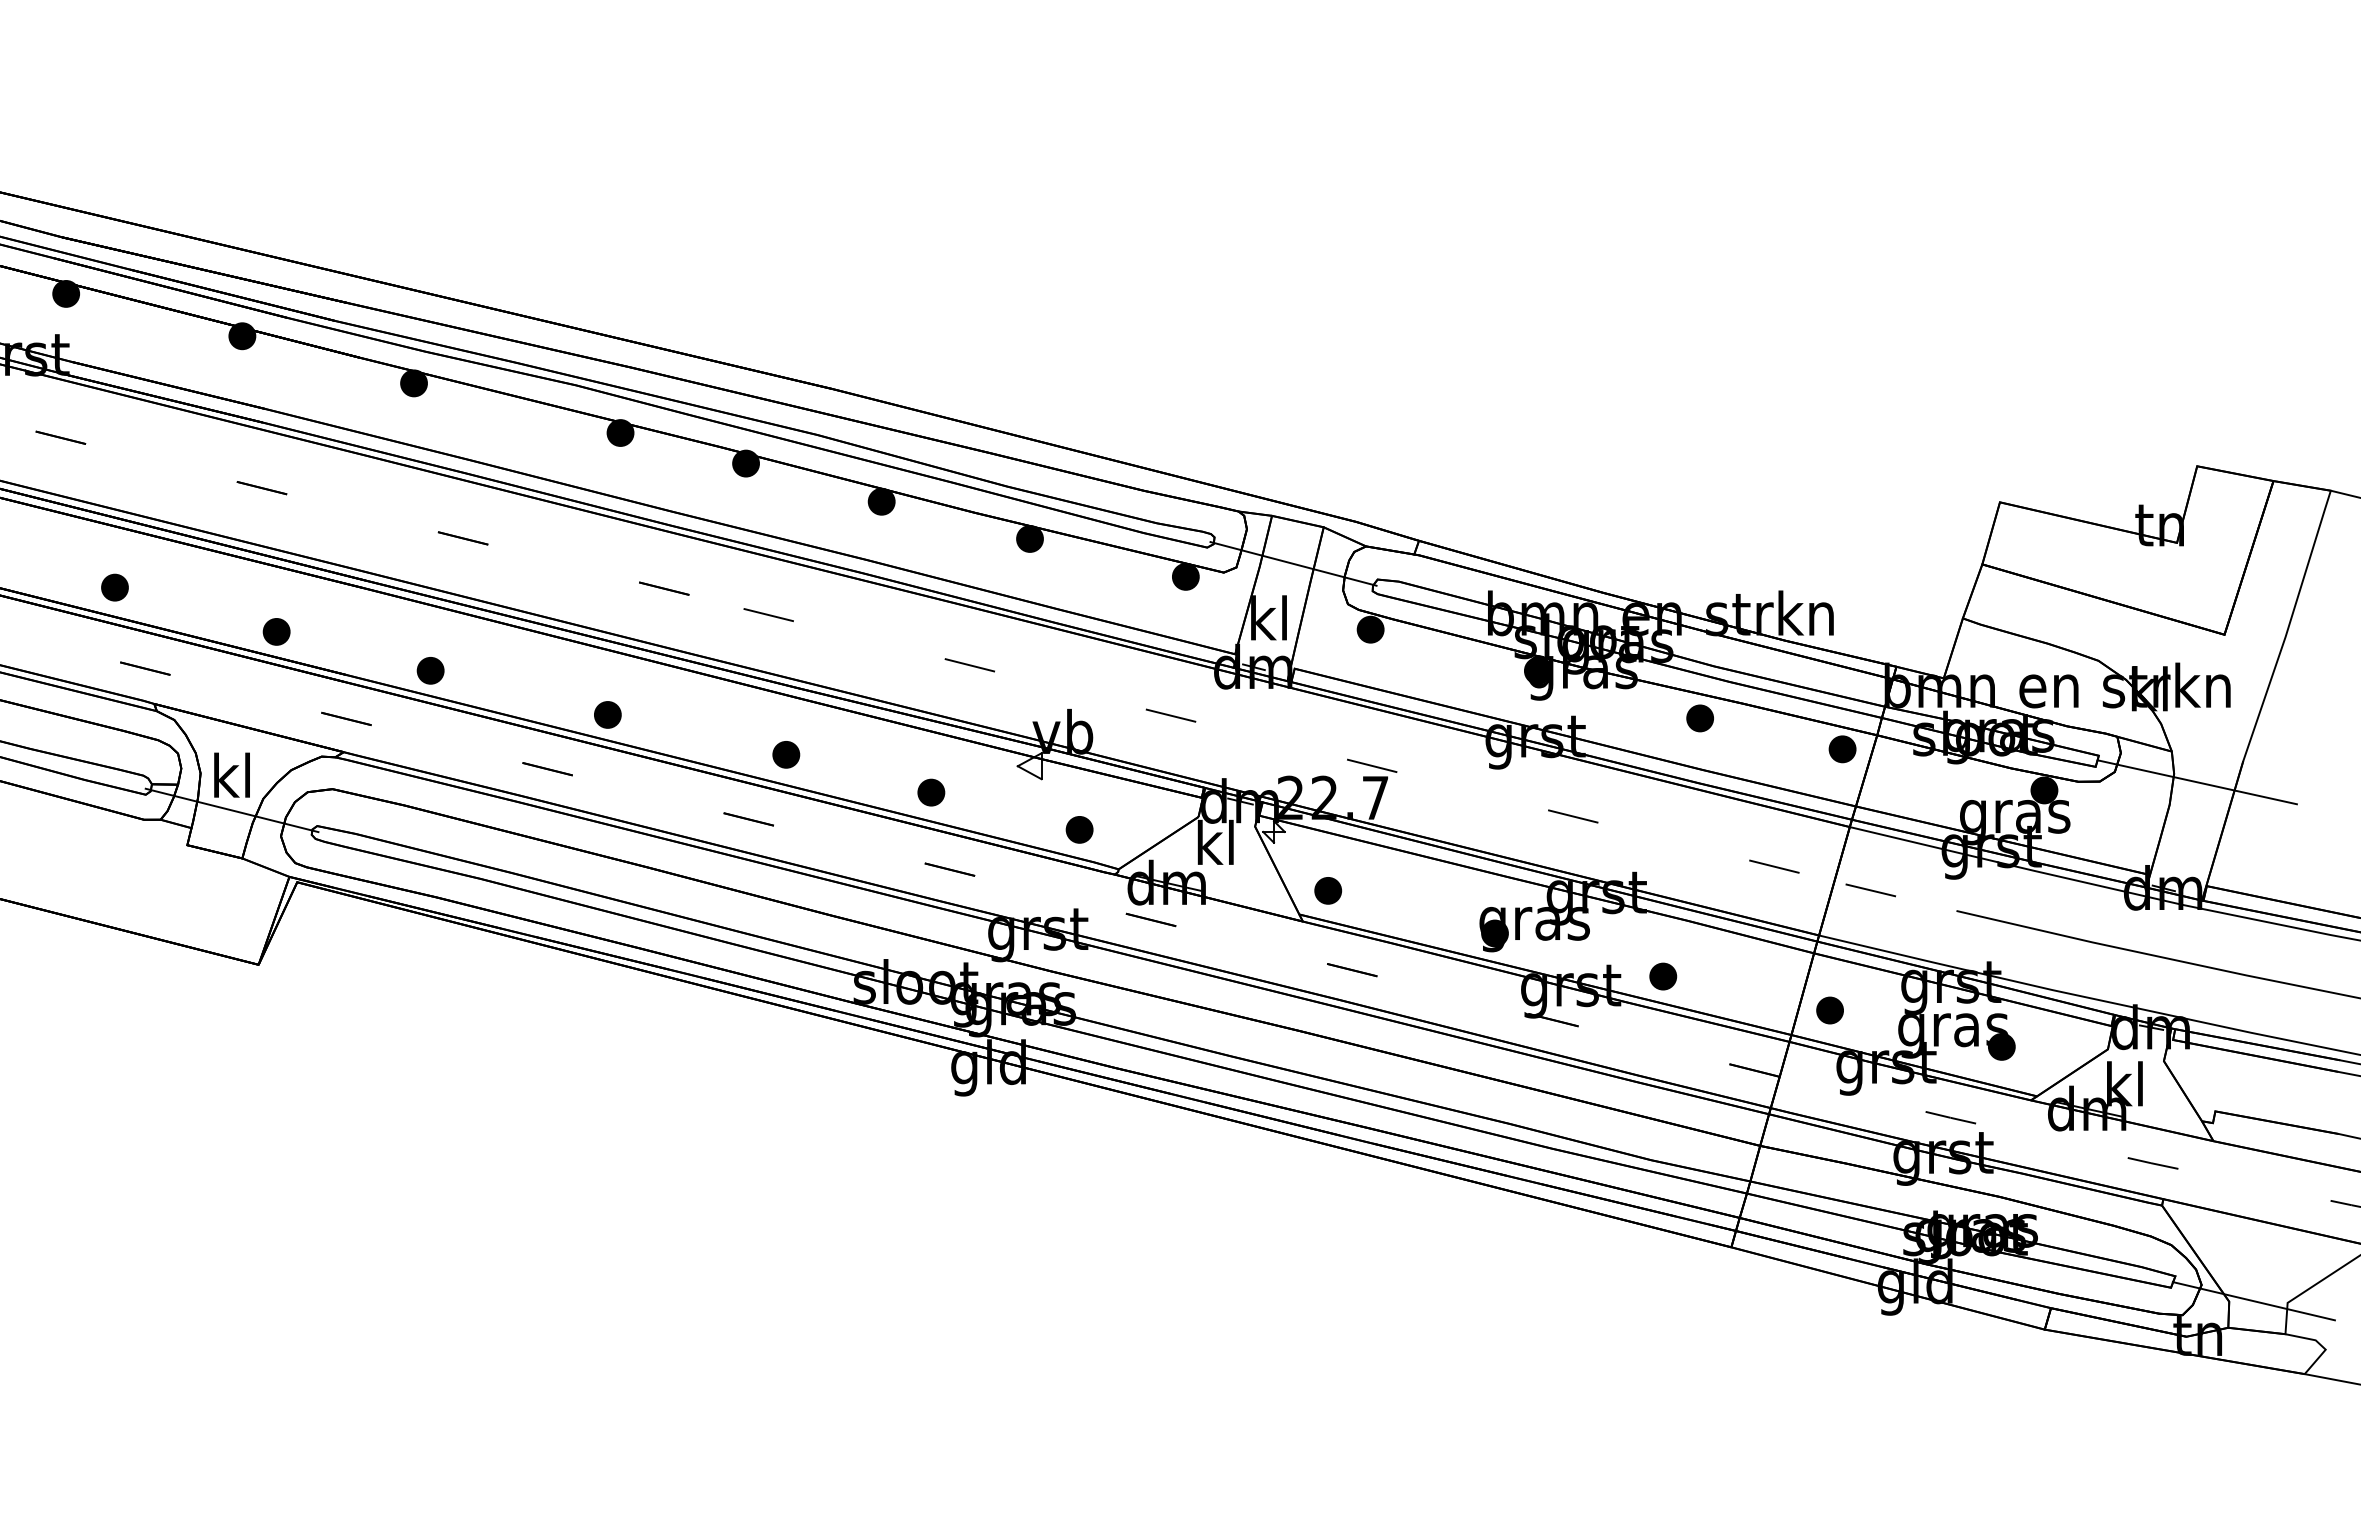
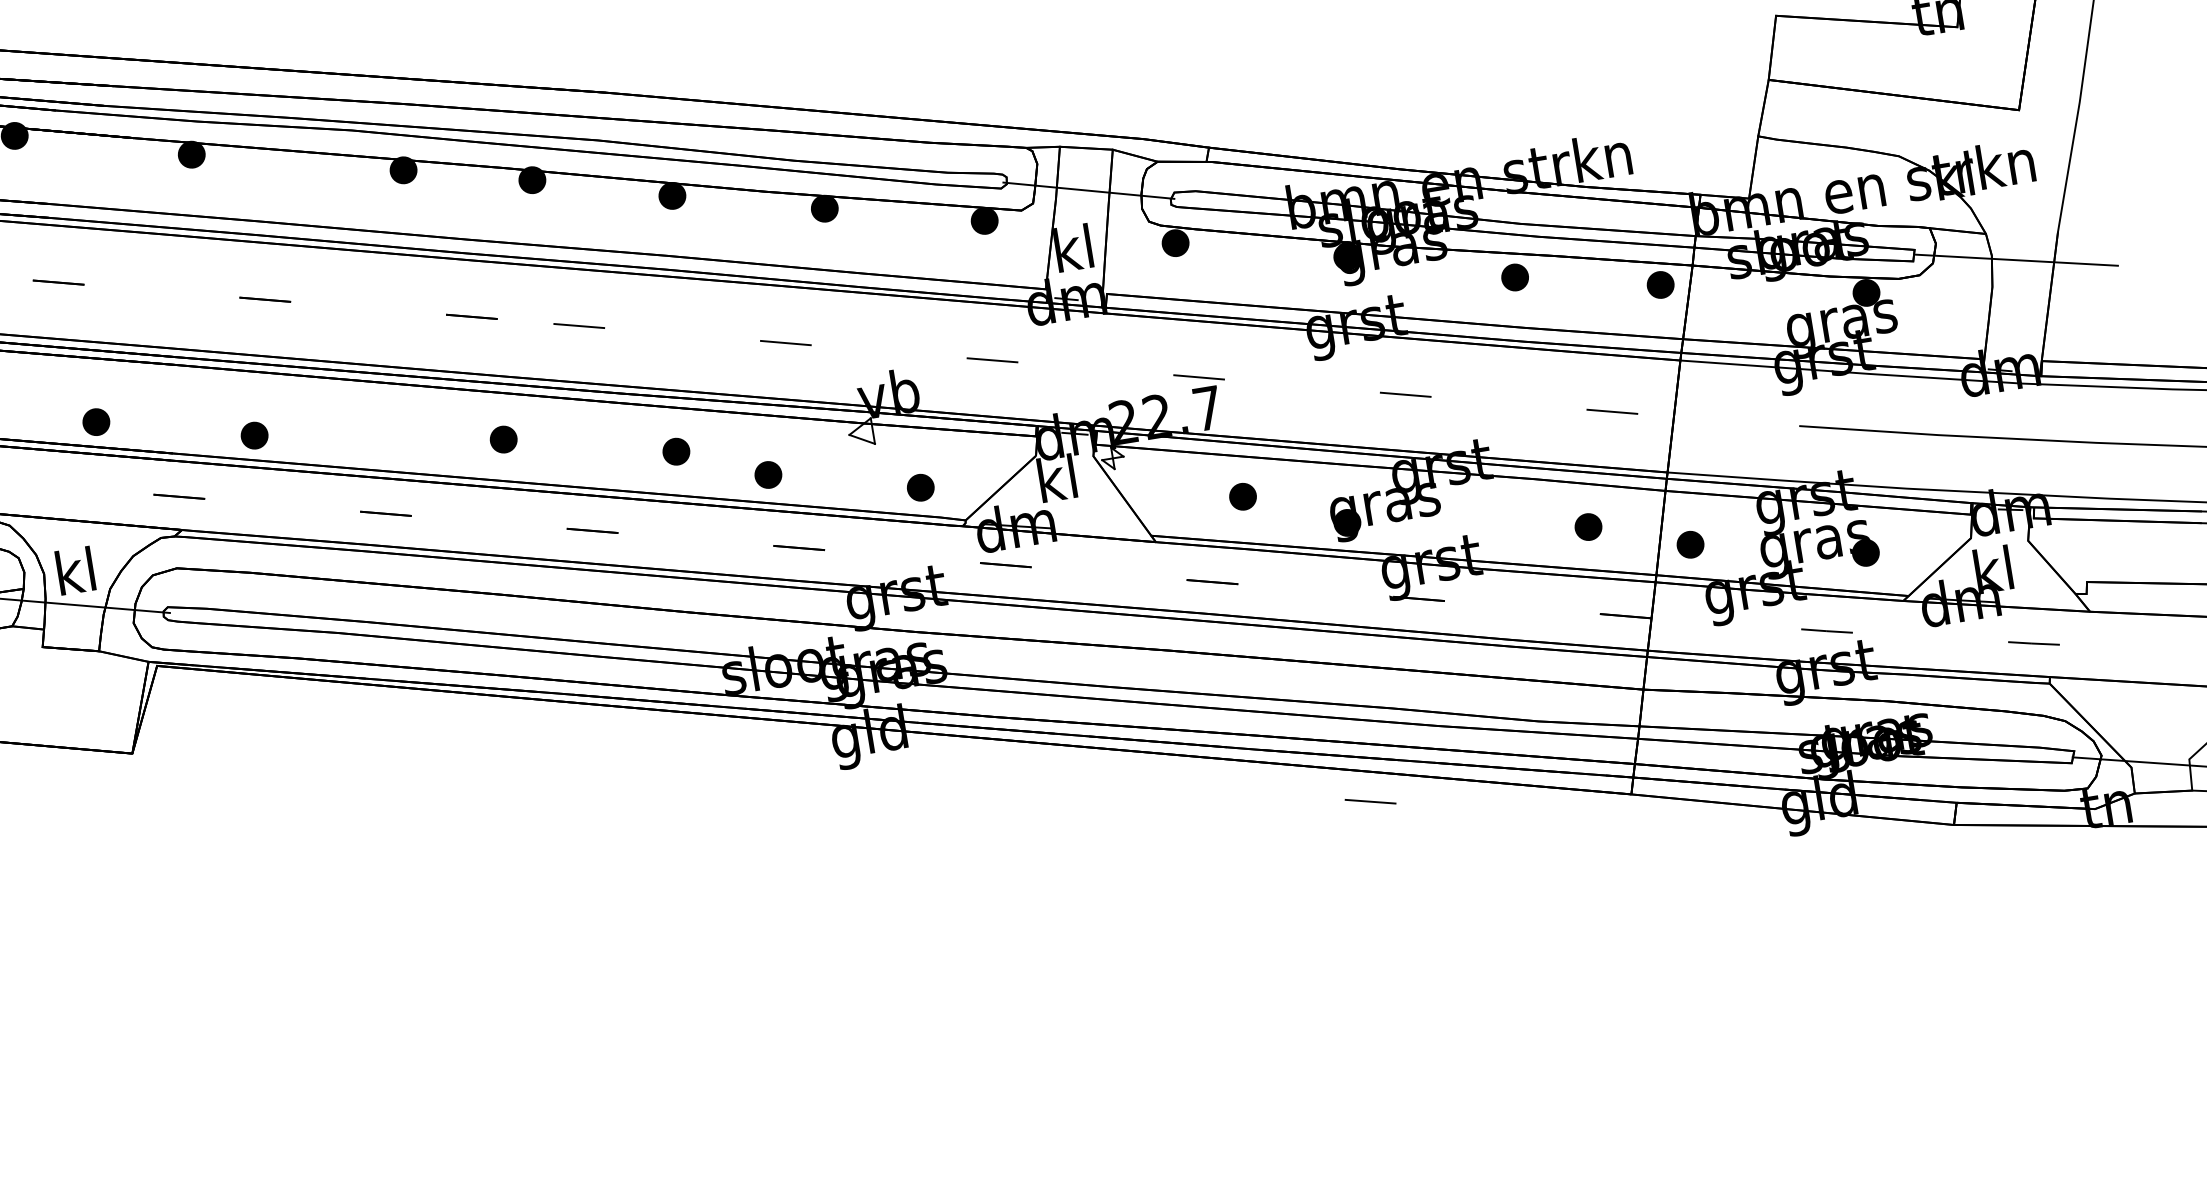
part: (607, 714) -> (503, 439), moved
part: (786, 754) -> (676, 451), moved
part: (1328, 890) -> (1243, 496), moved
line: (1870, 890) -> (1370, 801), moved
part: (1663, 976) -> (1588, 526), moved

